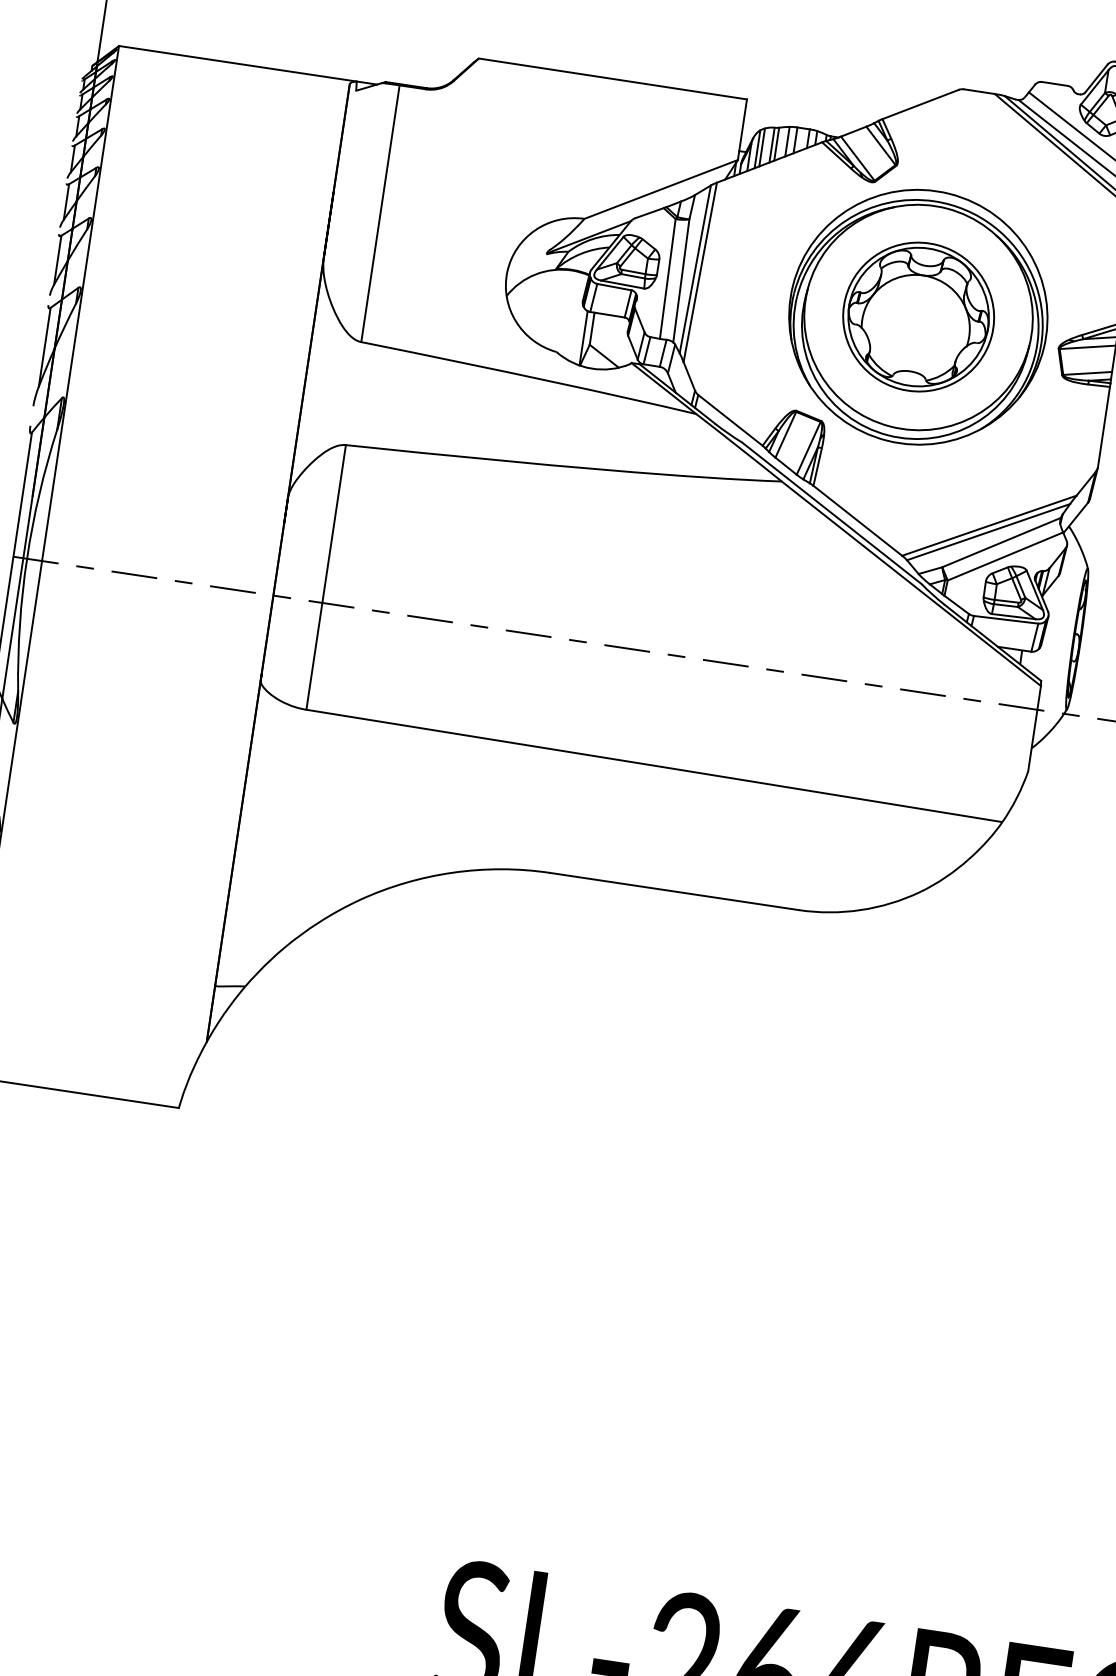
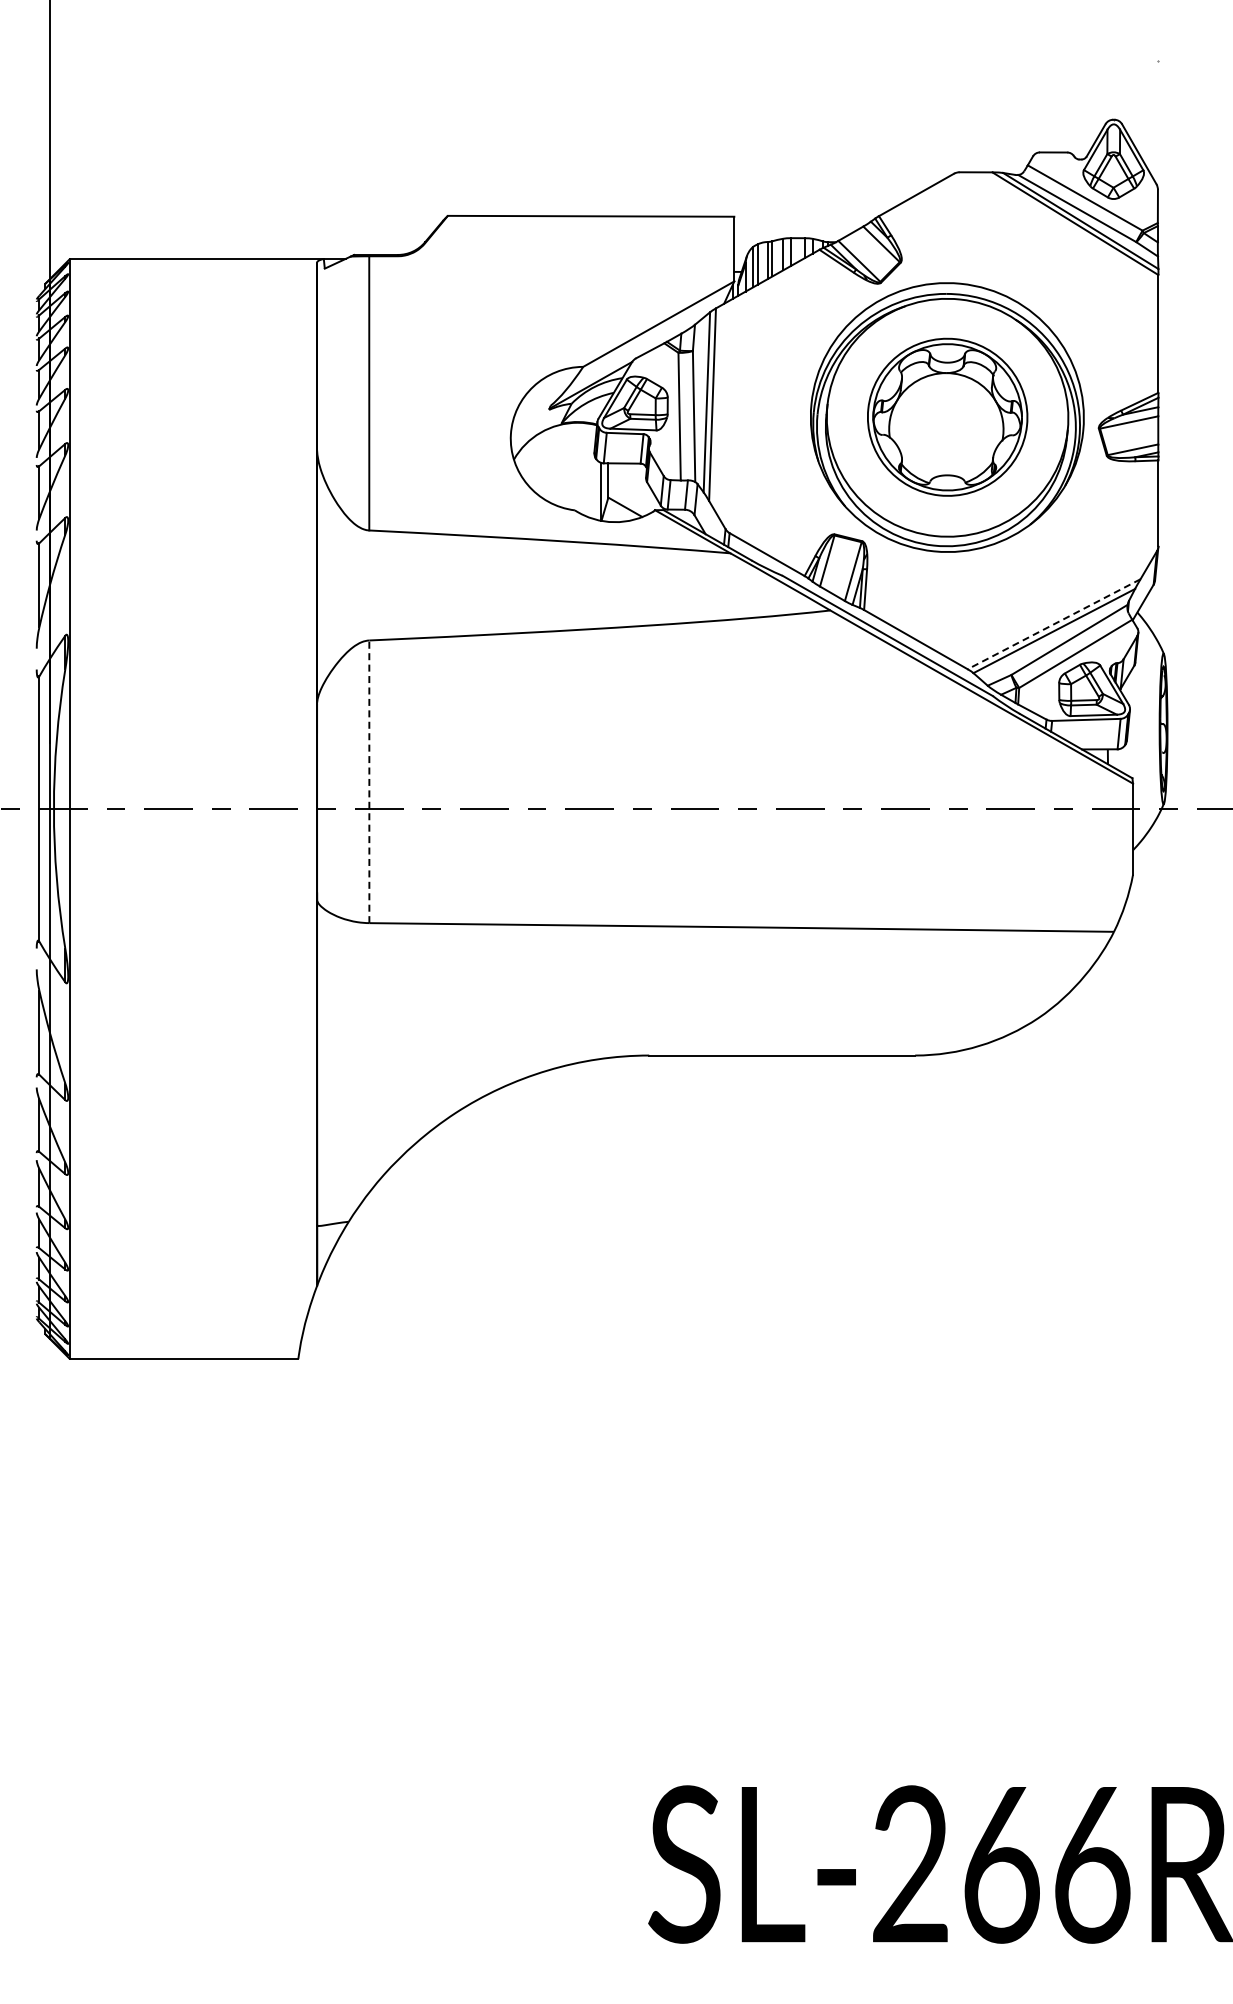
line: (988, 525) -> (1053, 624), solid -> dashed
line: (326, 577) -> (369, 781), solid -> dashed

